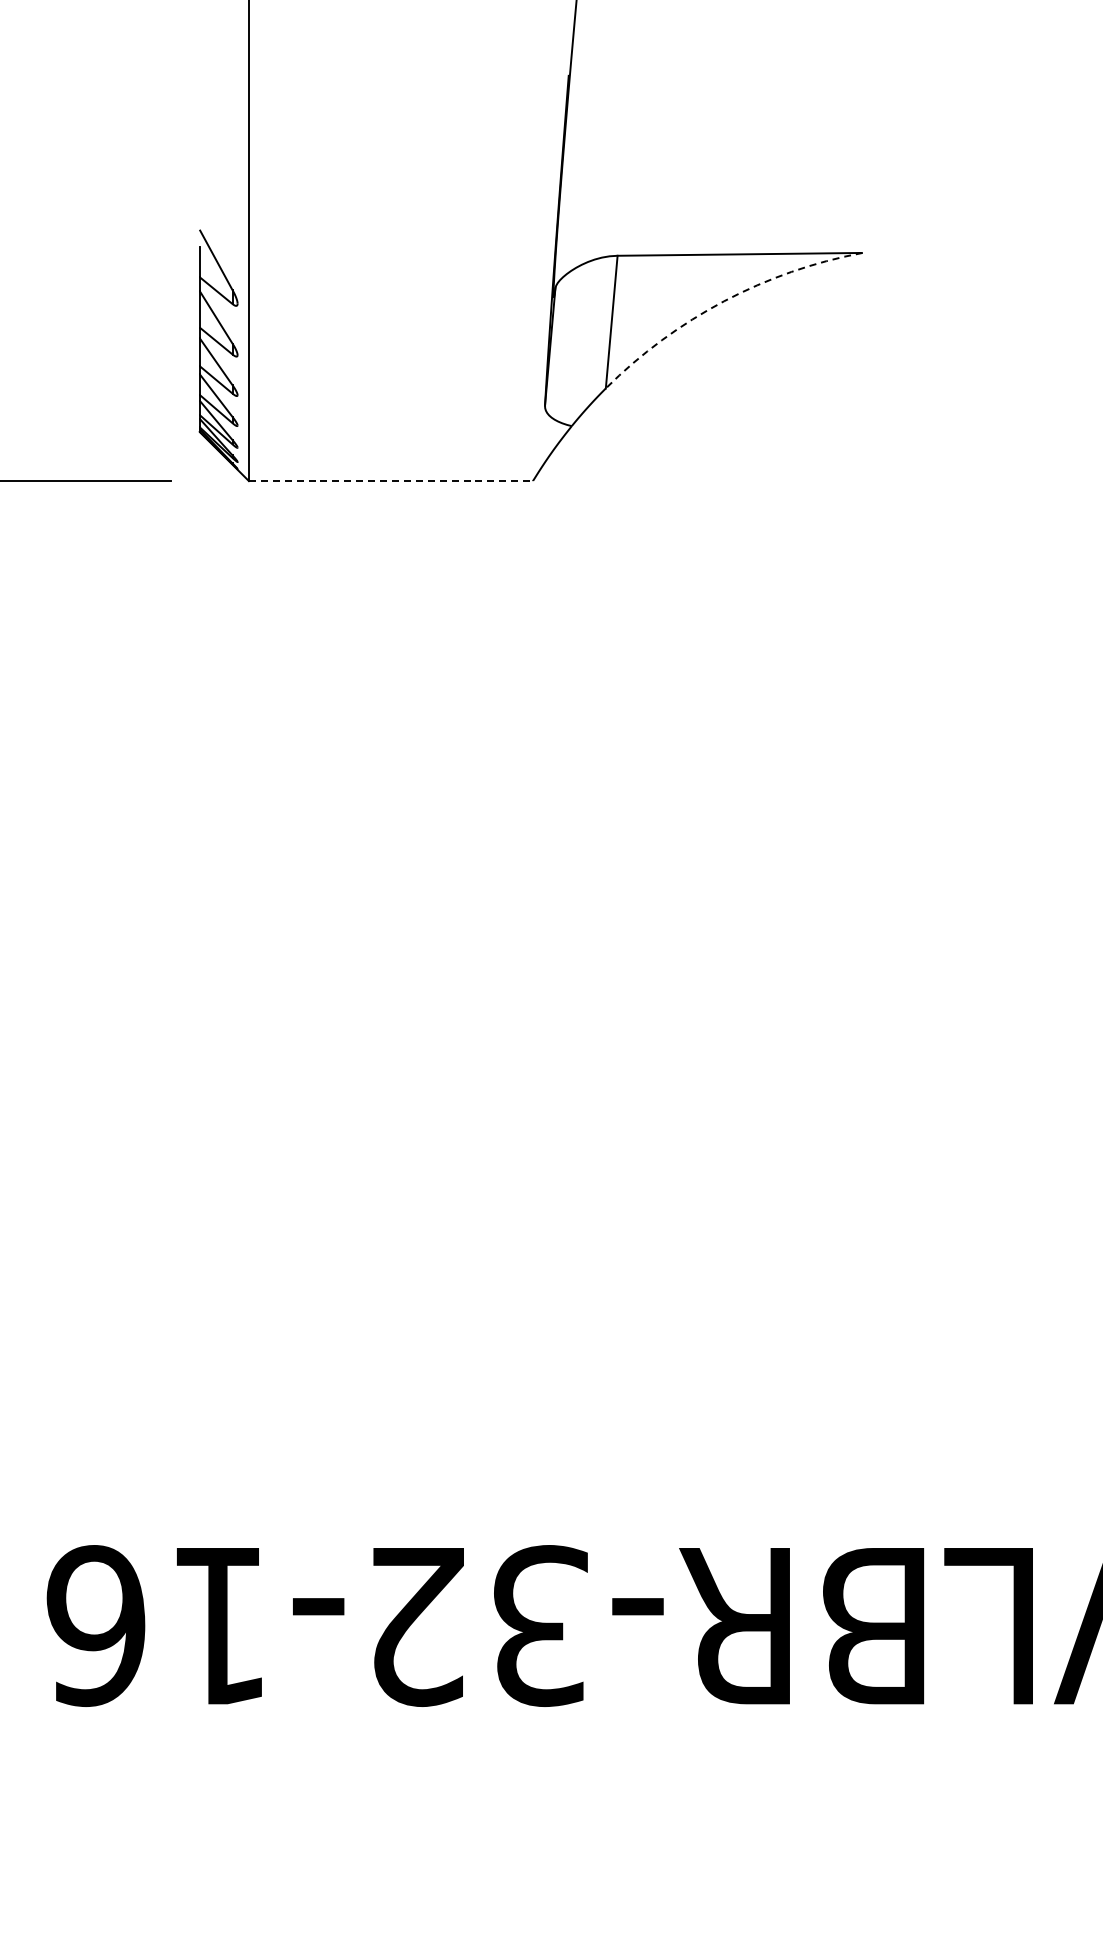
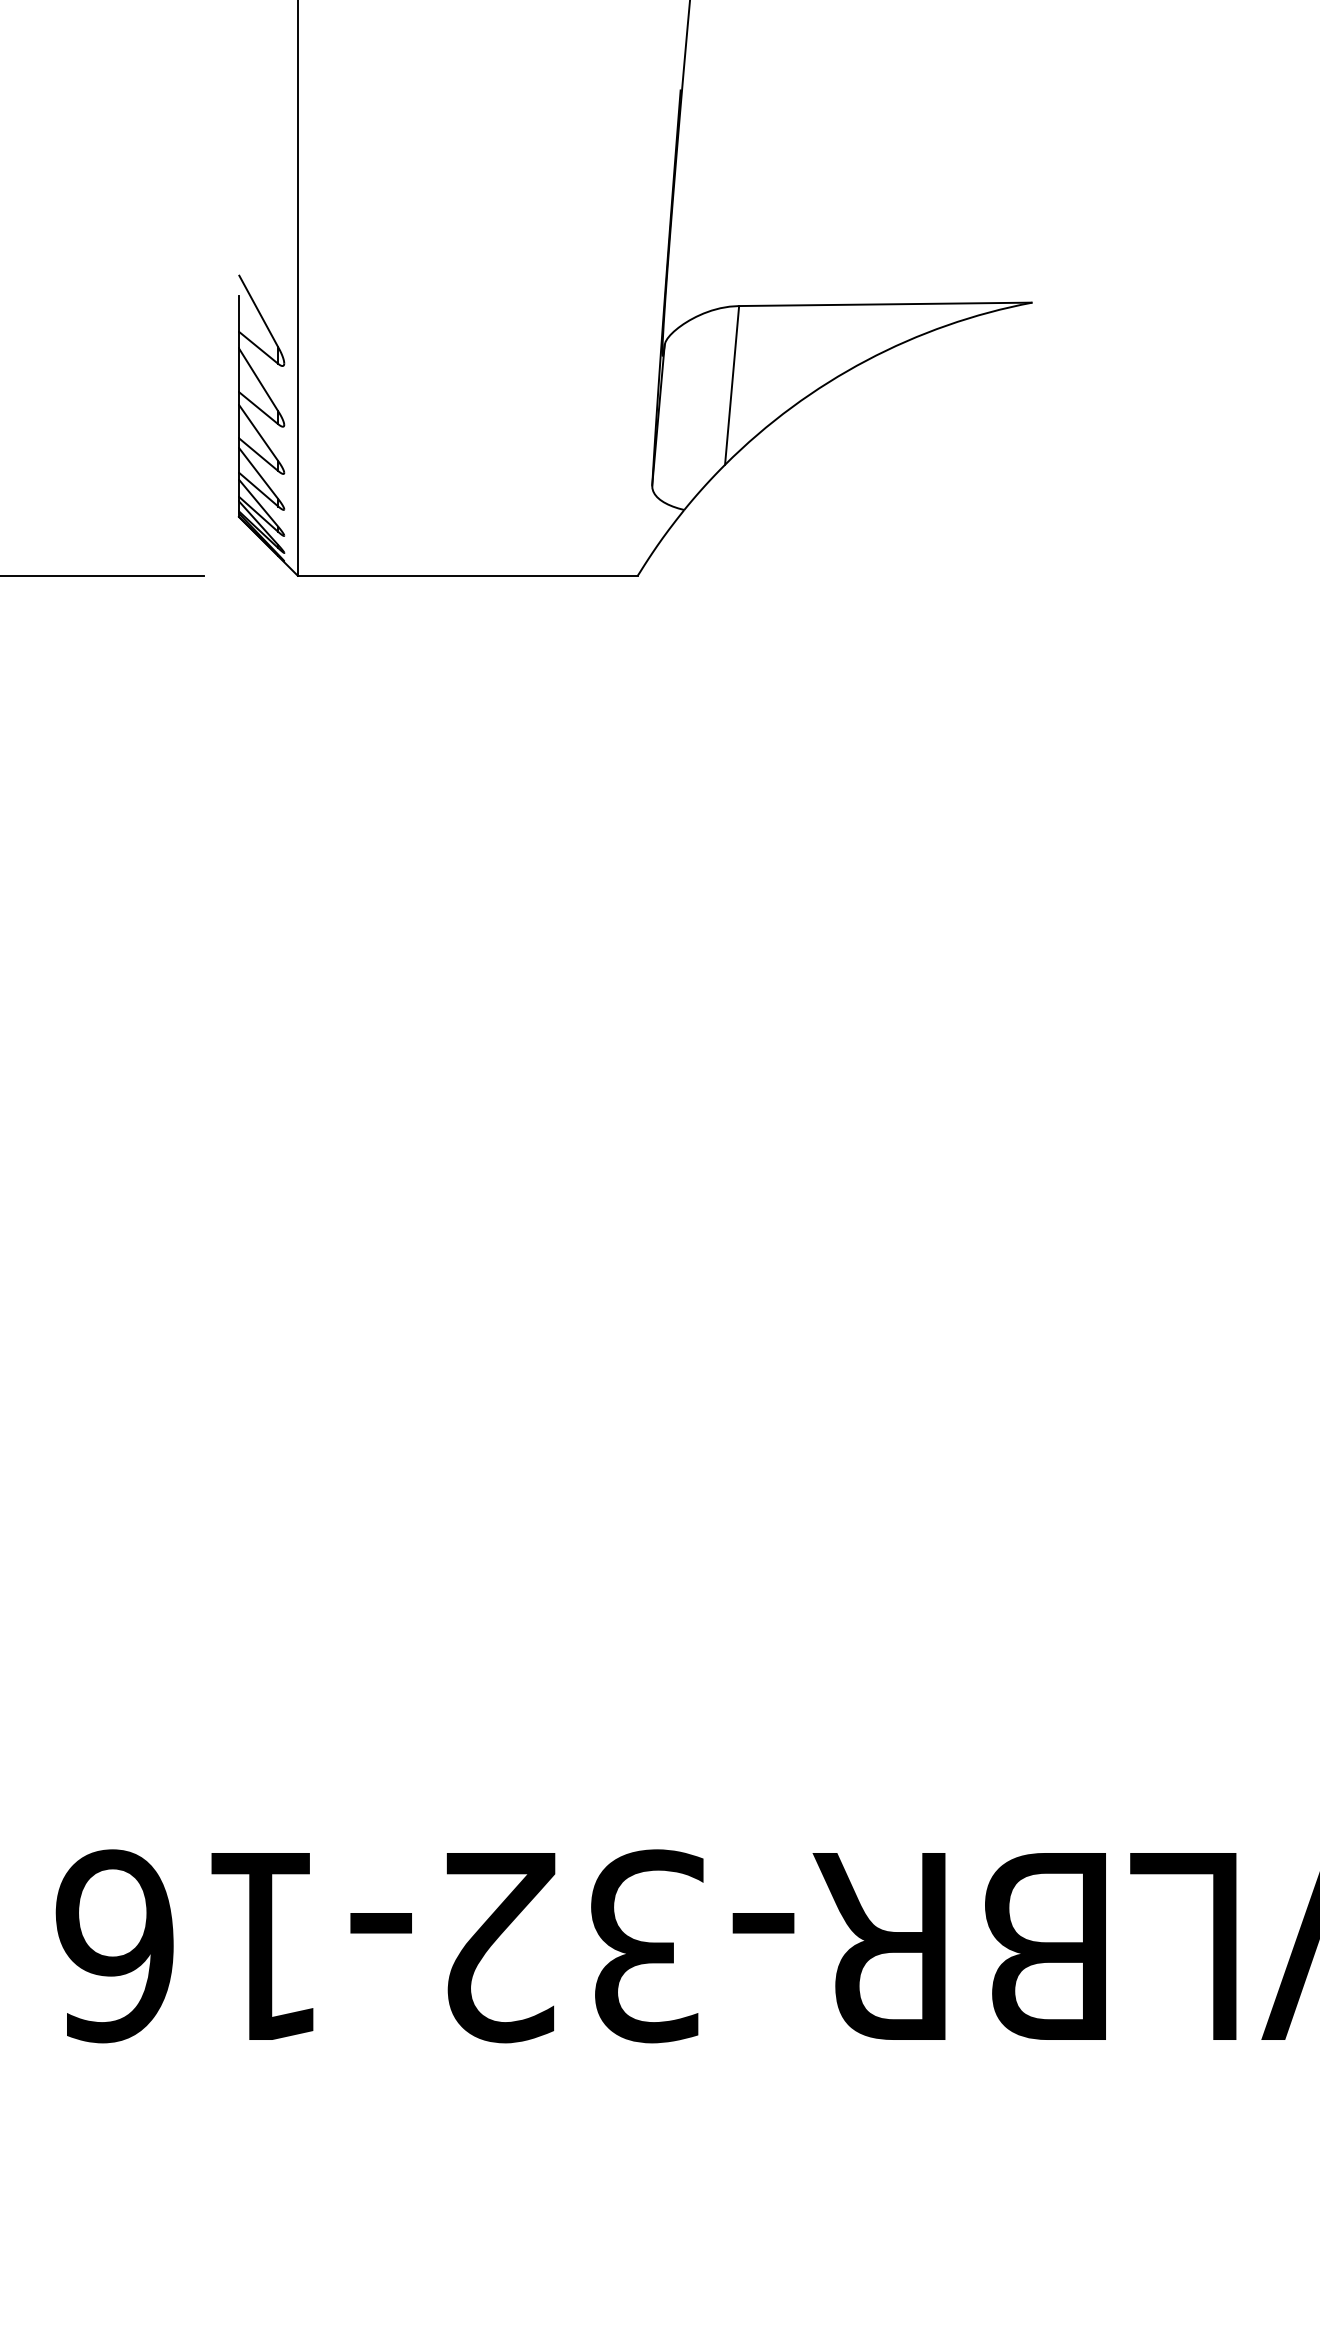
arc: (724, 301) -> (867, 360), dashed -> solid
line: (391, 481) -> (468, 576), dashed -> solid

